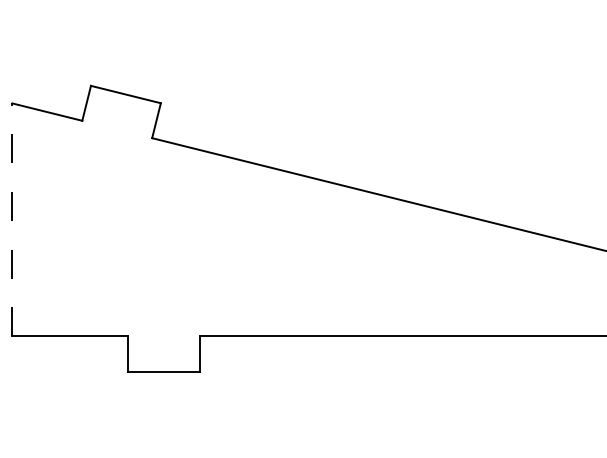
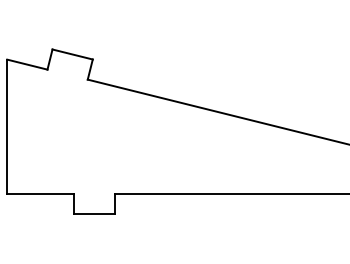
line: (12, 219) -> (7, 126), dashed -> solid

